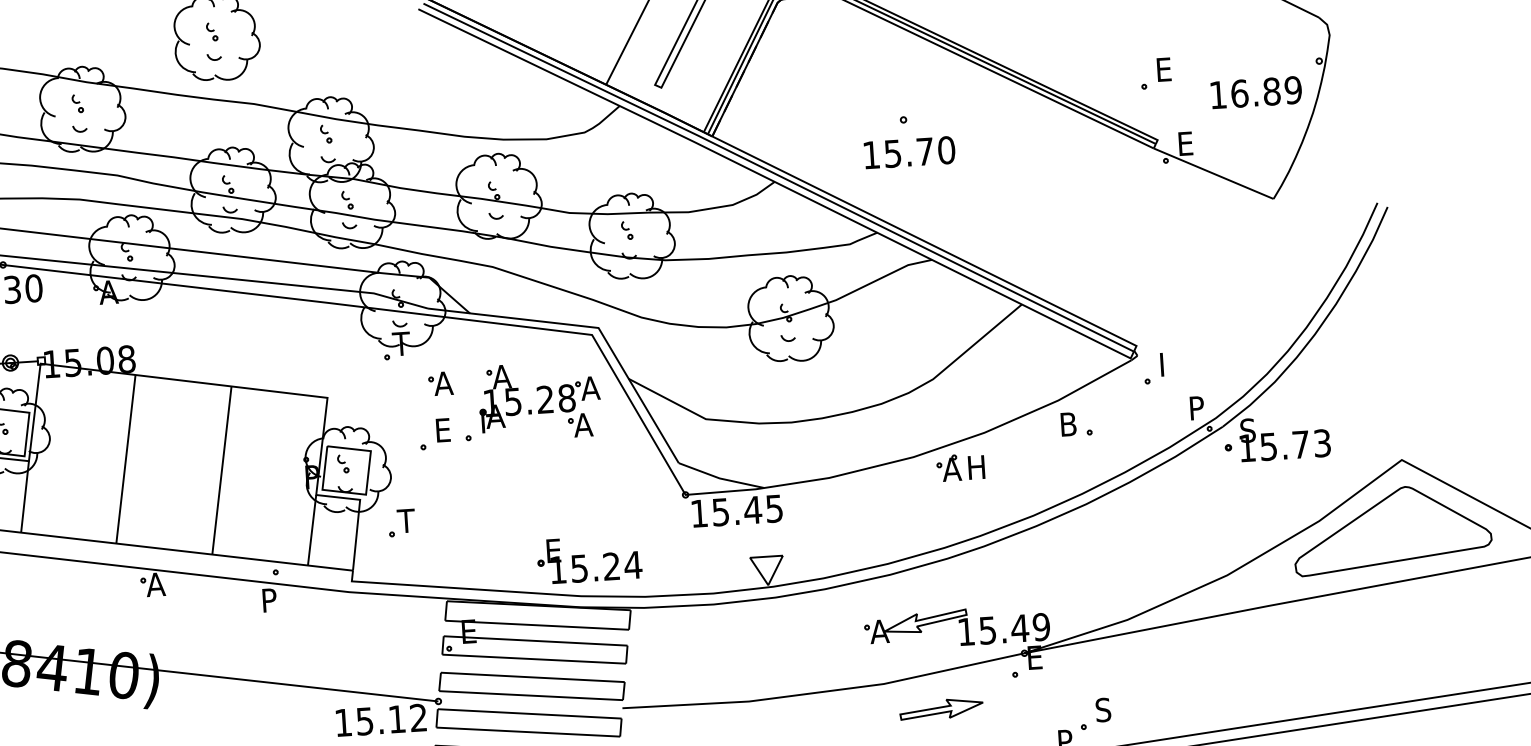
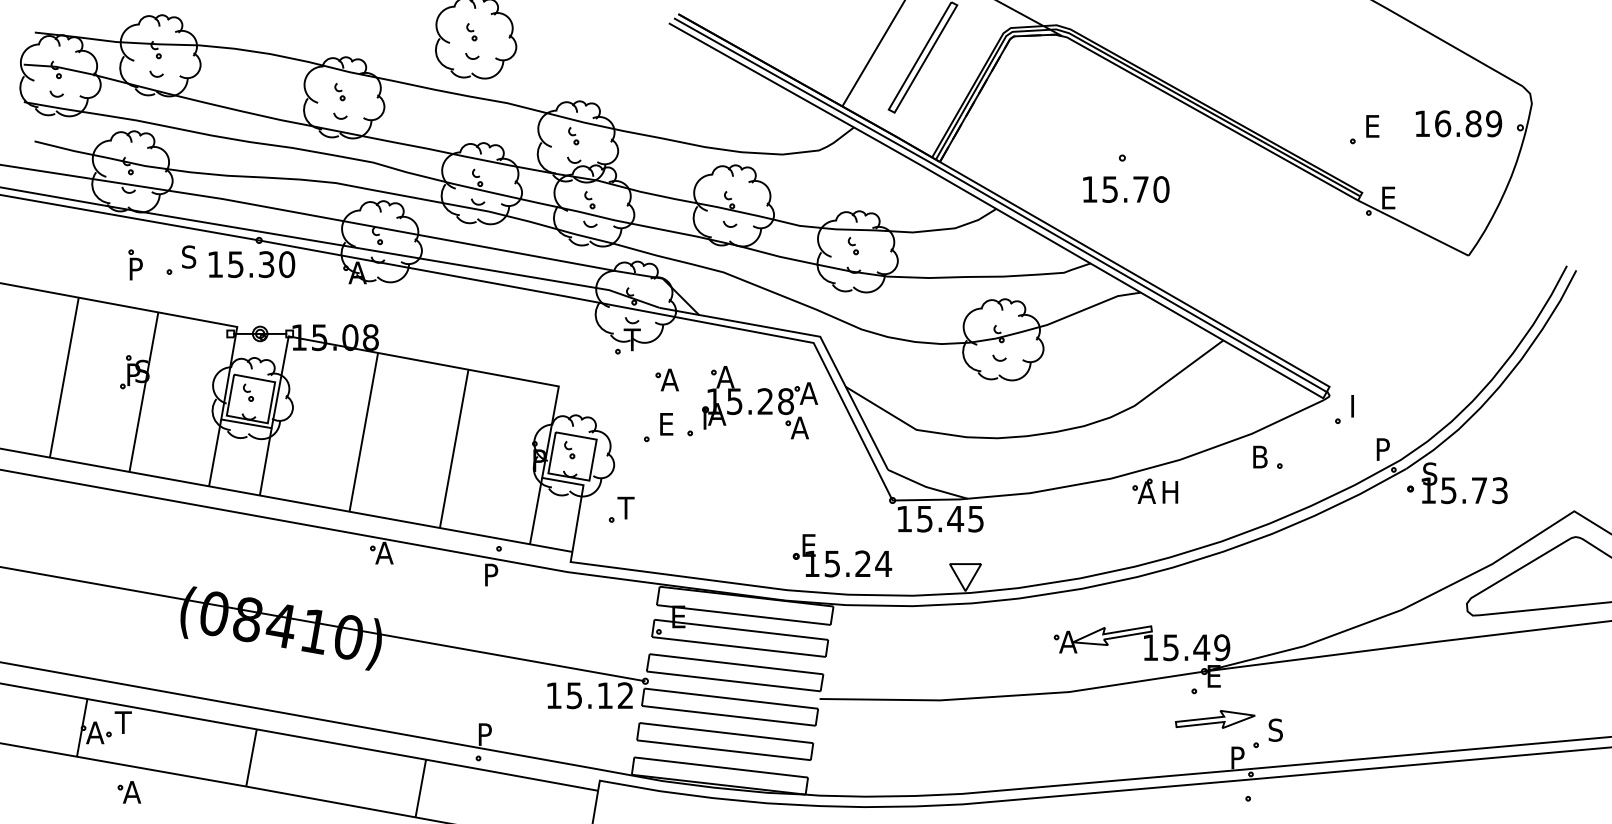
text: (1256, 92) -> (1458, 123), moved
part: (589, 559) -> (842, 555), moved
part: (941, 709) -> (1215, 719), moved

